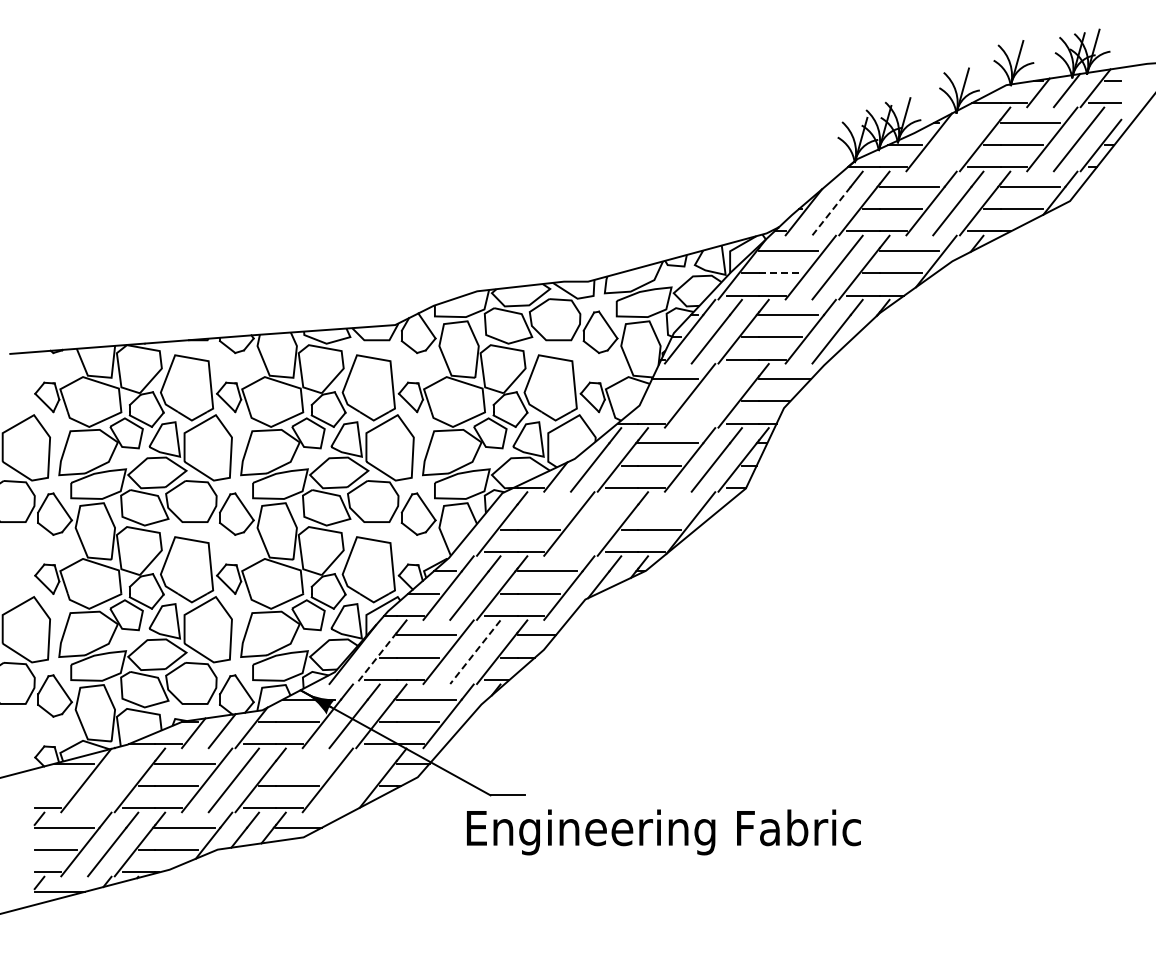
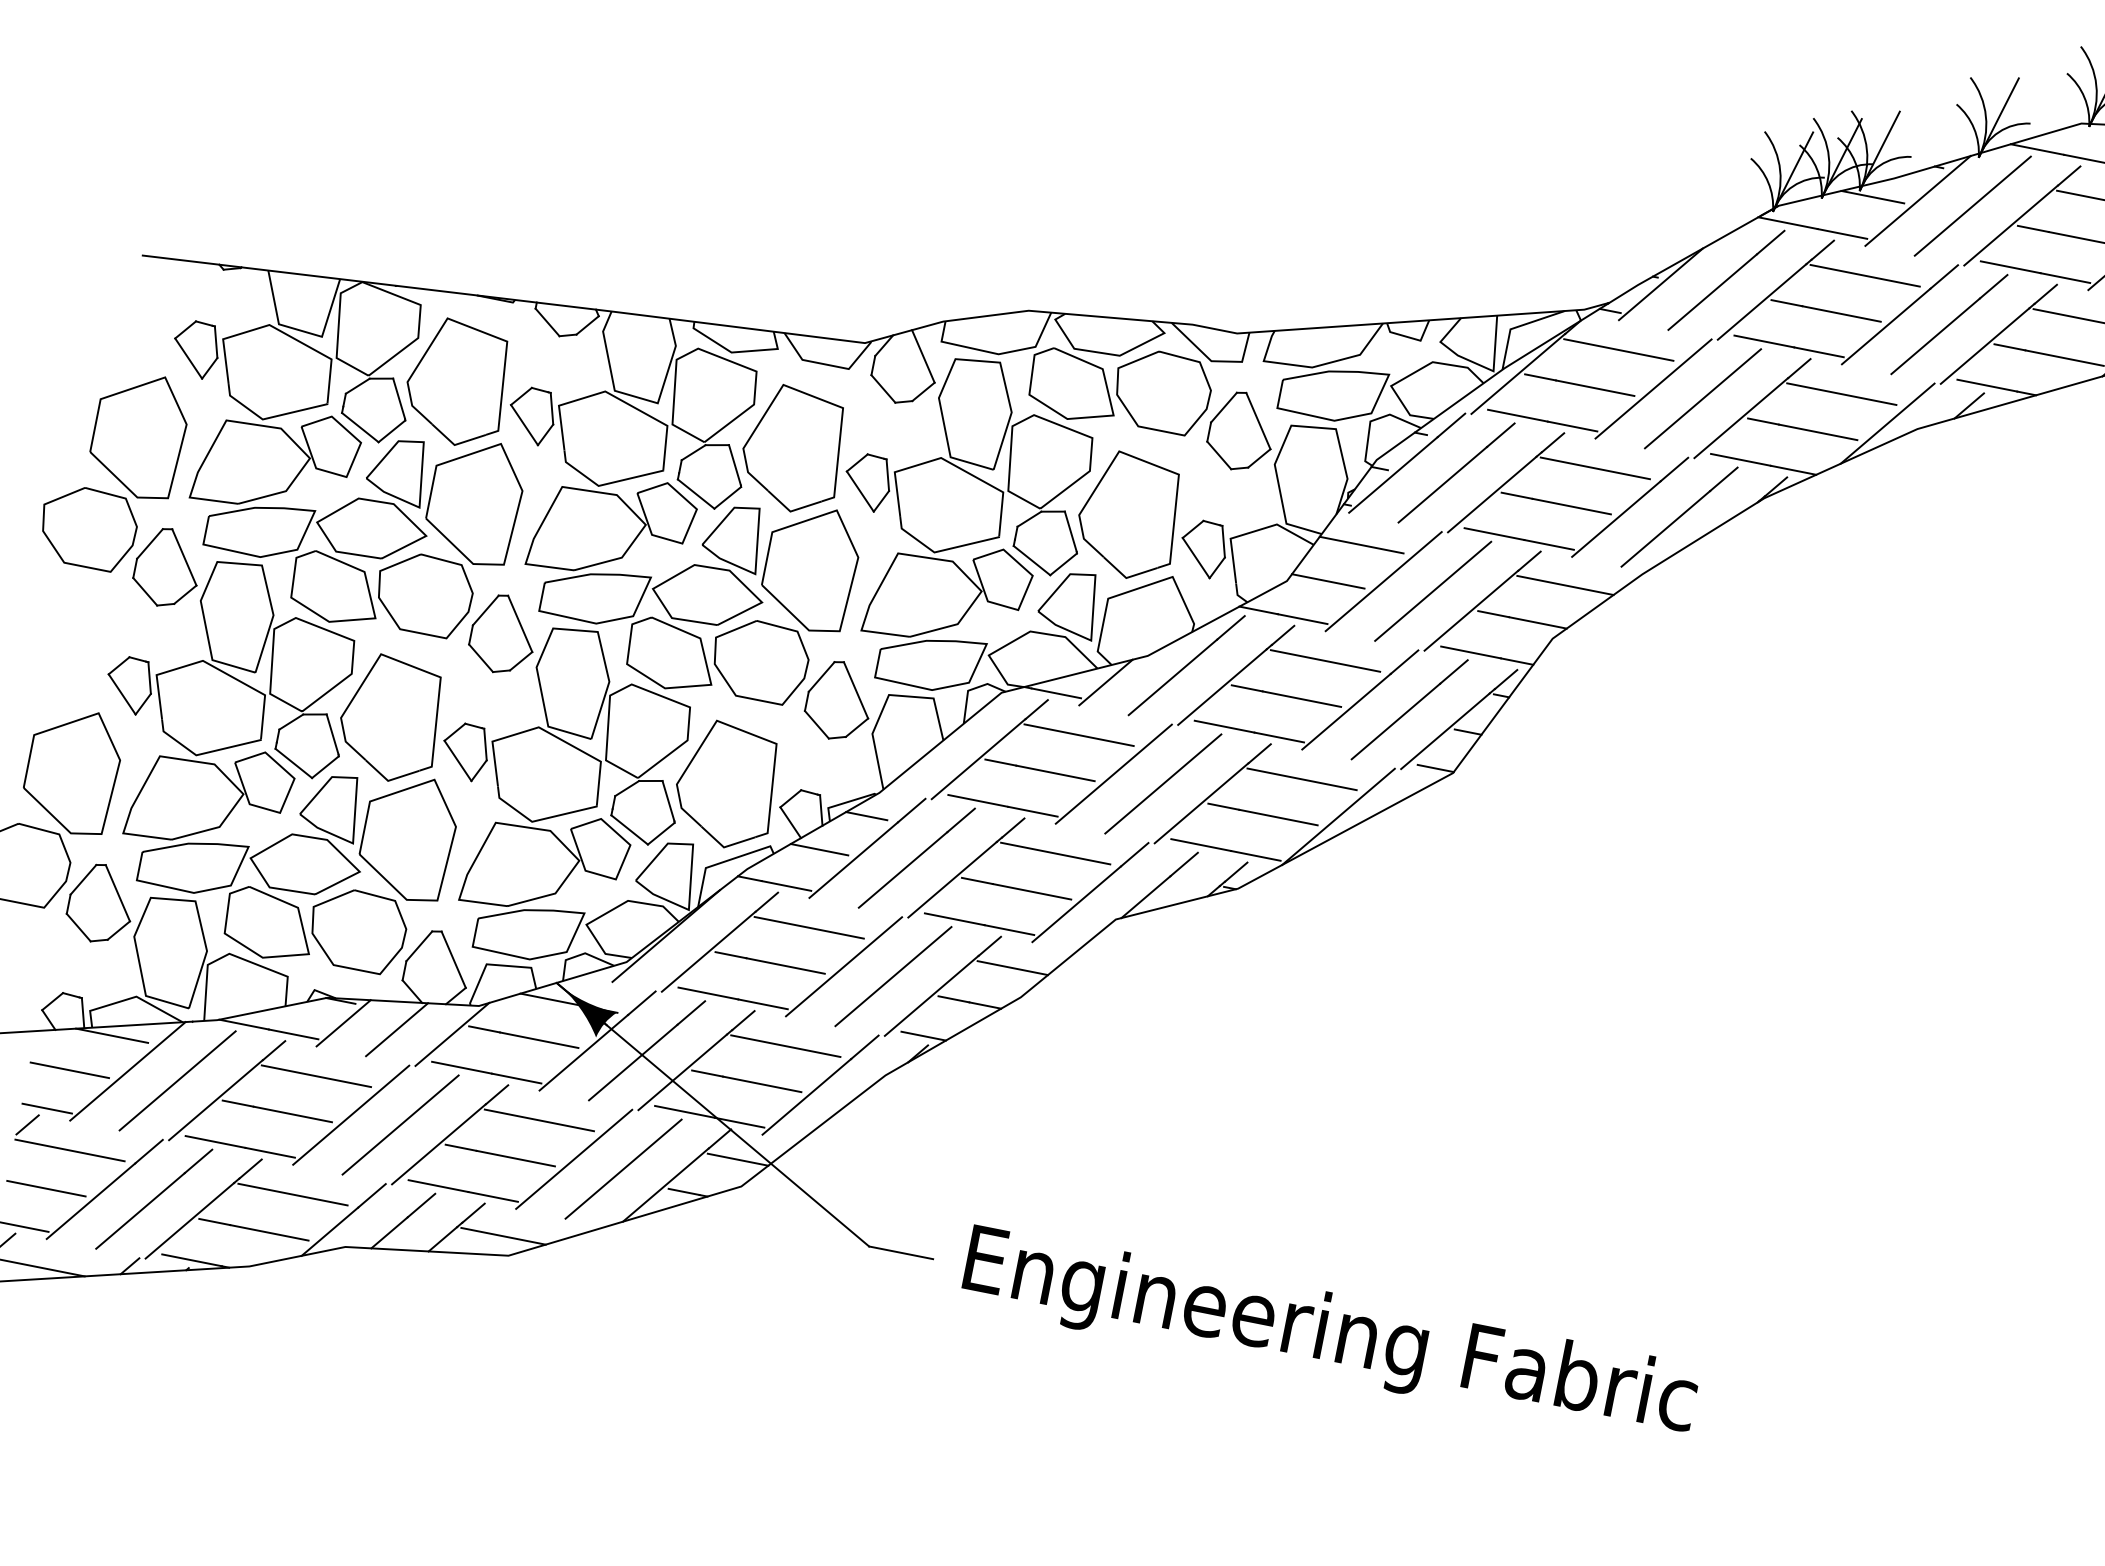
line: (958, 139) -> (1973, 206), added
line: (831, 211) -> (1712, 292), dashed -> solid
line: (780, 273) -> (1595, 388), dashed -> solid
line: (716, 395) -> (1432, 590), added
line: (660, 401) -> (1327, 581), added
line: (546, 507) -> (1077, 735), added
line: (667, 507) -> (1301, 779), added
line: (596, 523) -> (1164, 783), added
line: (475, 652) -> (893, 977), dashed -> solid
line: (376, 658) -> (708, 952), dashed -> solid
line: (305, 763) -> (539, 1119), added
line: (113, 780) -> (178, 1081), added
line: (354, 780) -> (623, 1169), added
line: (55, 786) -> (68, 1071), added
text: (663, 832) -> (1329, 1335), moved

